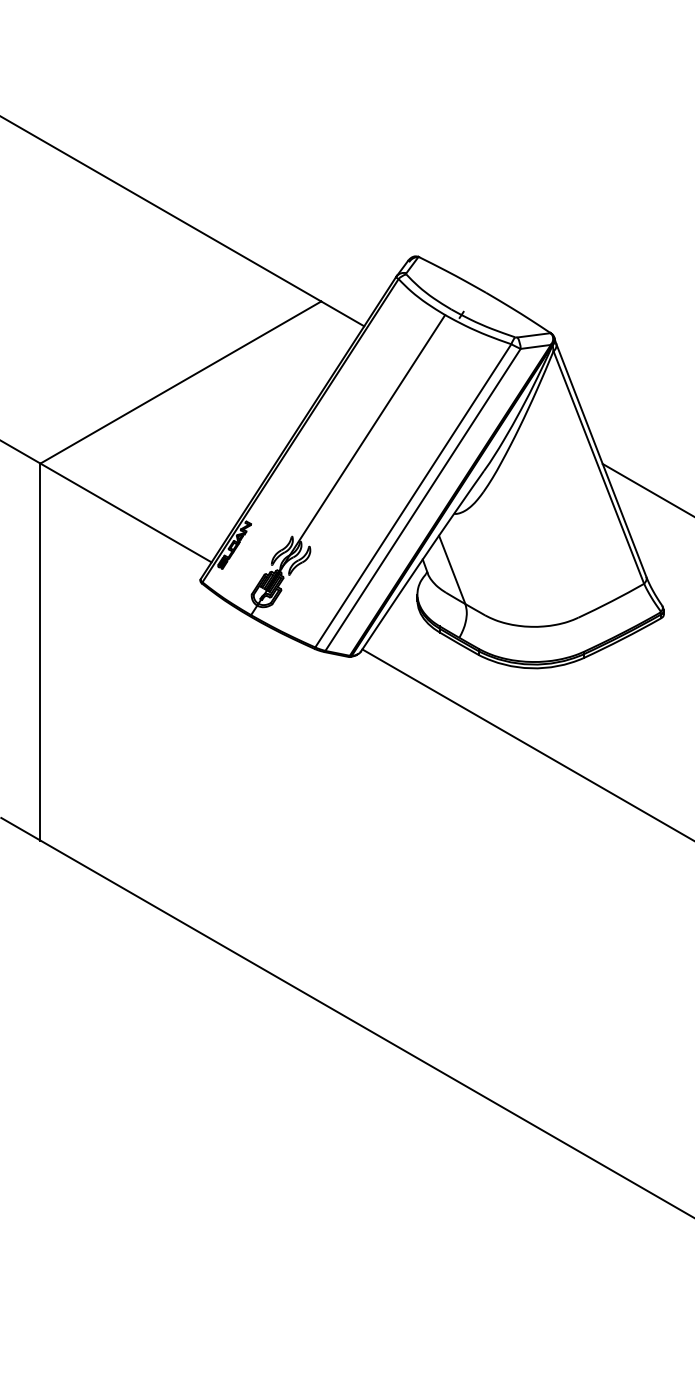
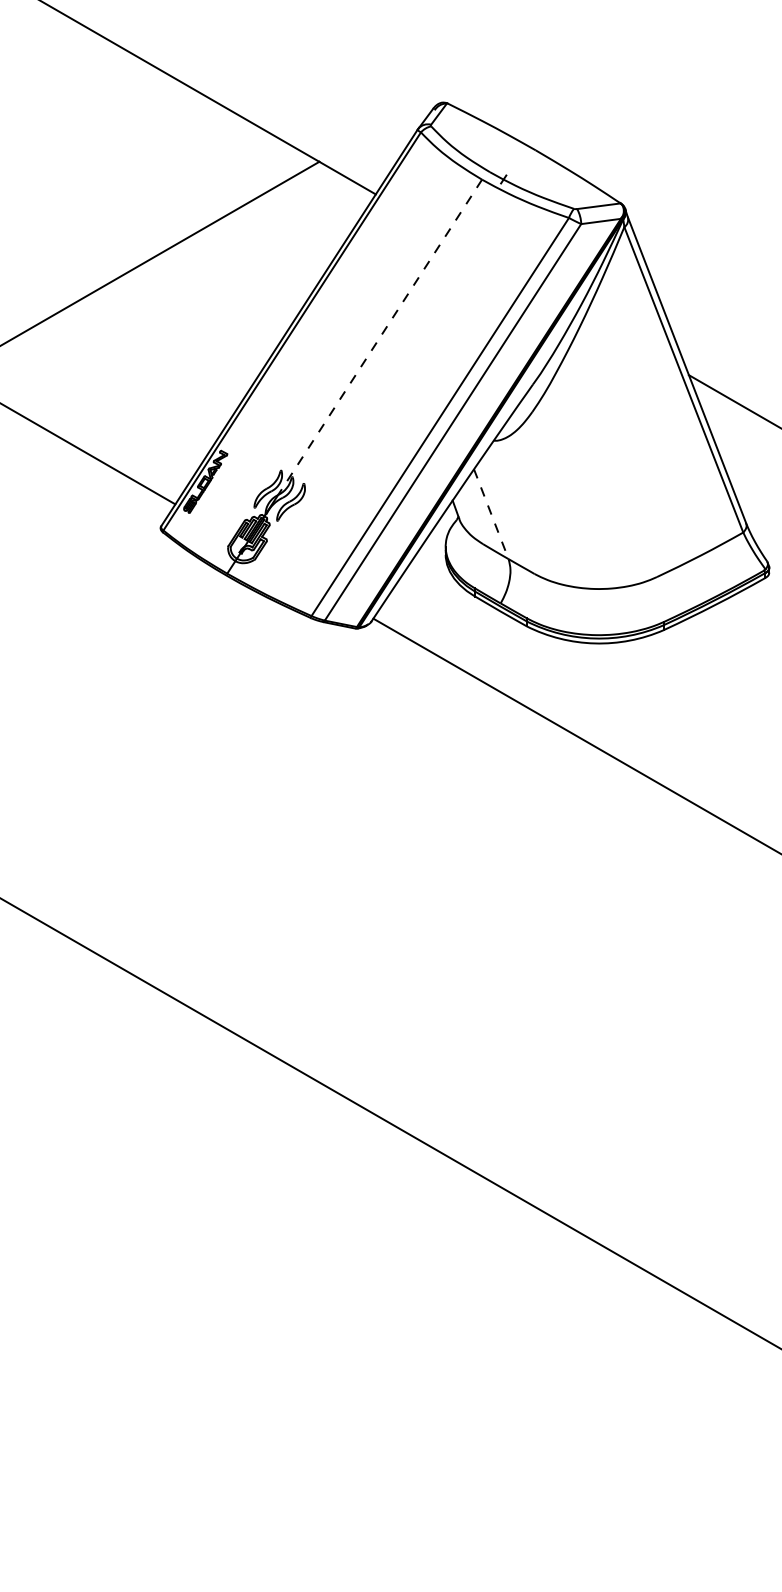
line: (367, 435) -> (380, 337), solid -> dashed
line: (452, 569) -> (491, 513), solid -> dashed

